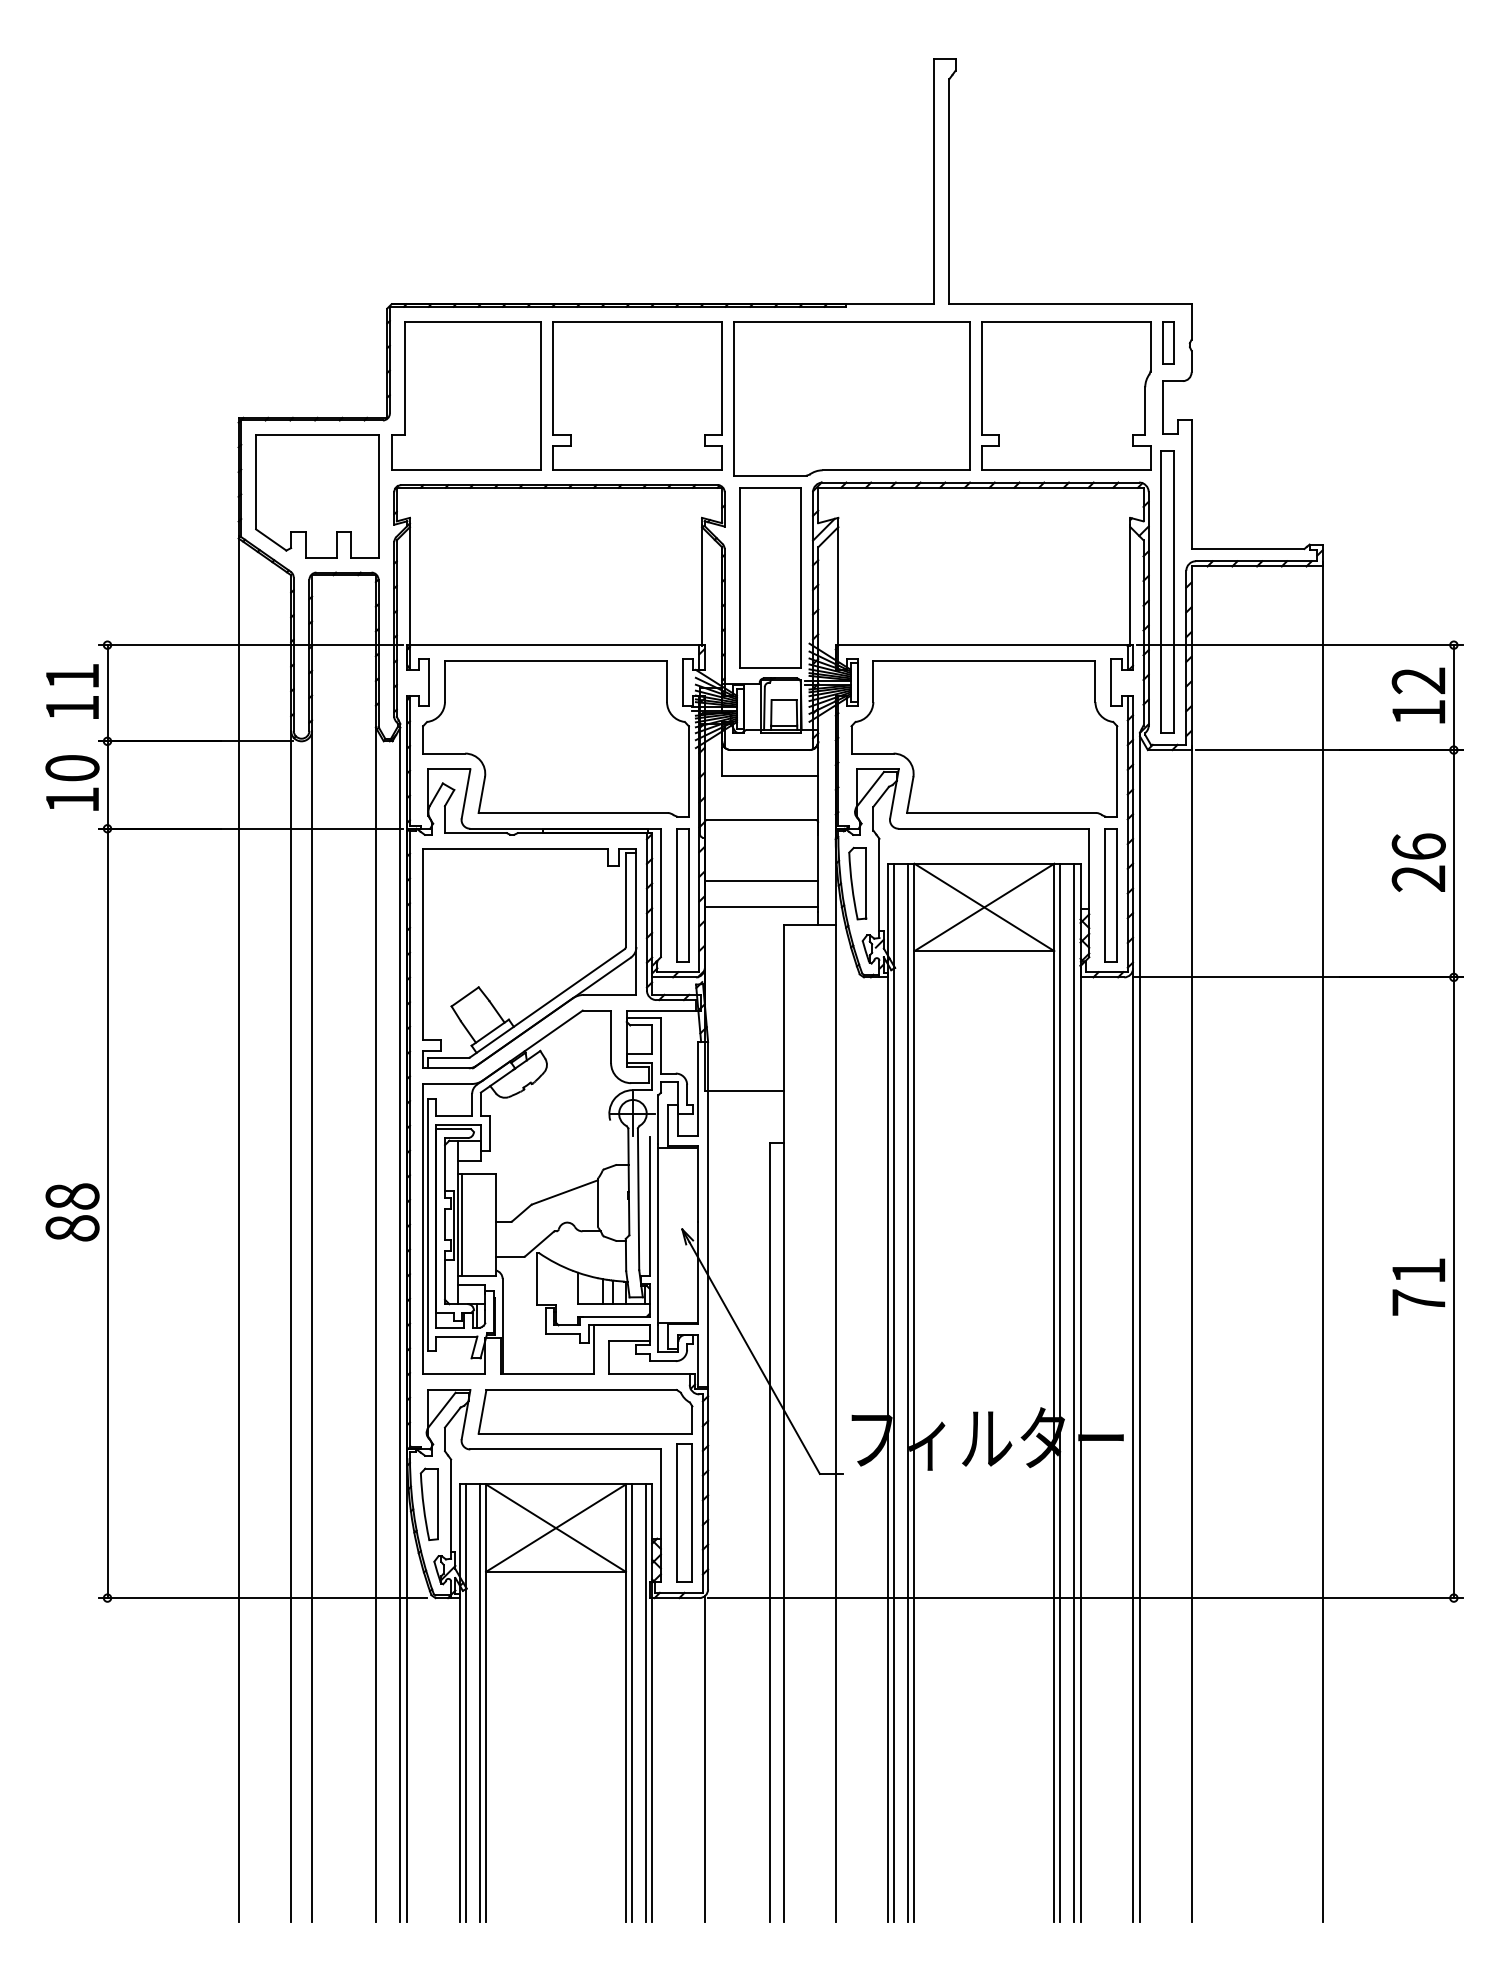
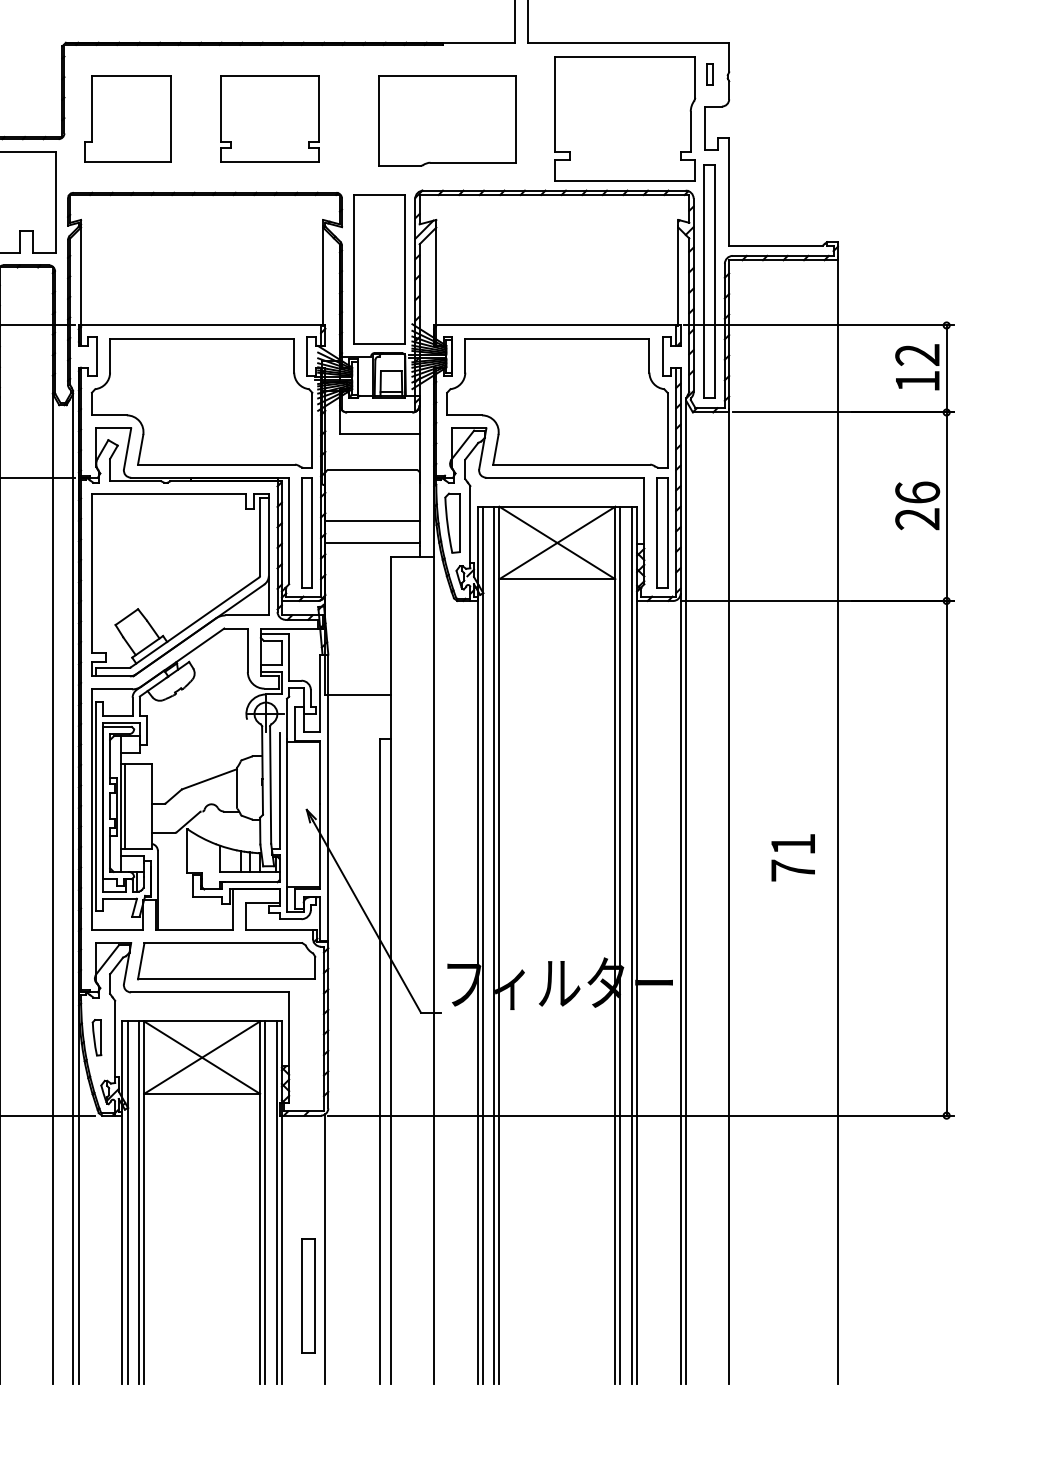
part: (1168, 342) -> (710, 74), size x0.6
part: (466, 395) -> (127, 118), size x0.7
part: (637, 395) -> (269, 118), size x0.7
part: (851, 398) -> (447, 120), size x0.7
text: (1418, 1286) -> (792, 857), moved
part: (428, 1503) -> (96, 1037), size x0.6
part: (684, 1512) -> (308, 1295), moved

